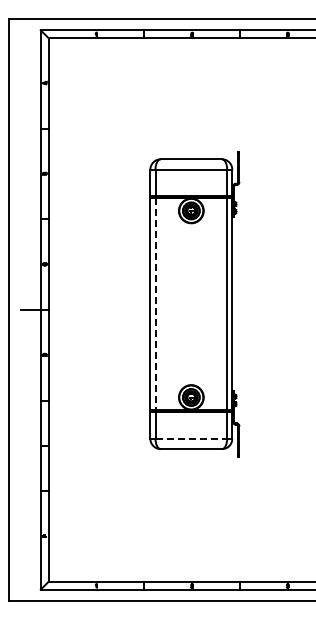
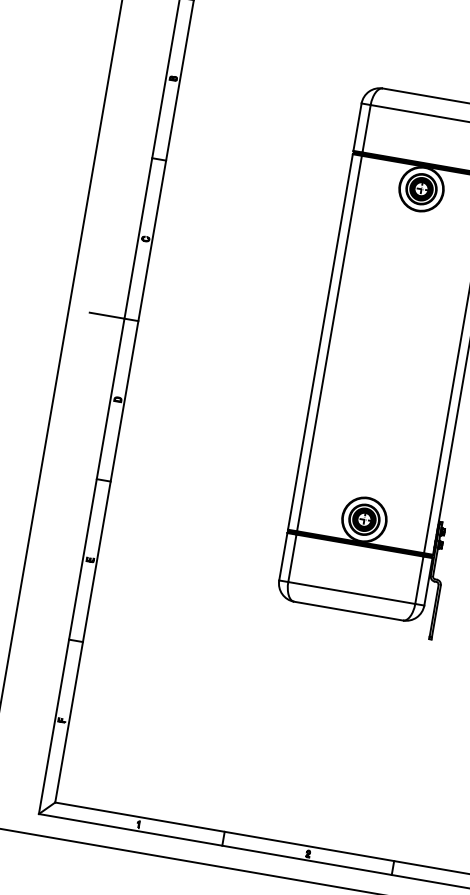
line: (155, 304) -> (329, 344), dashed -> solid
line: (191, 438) -> (352, 592), dashed -> solid

